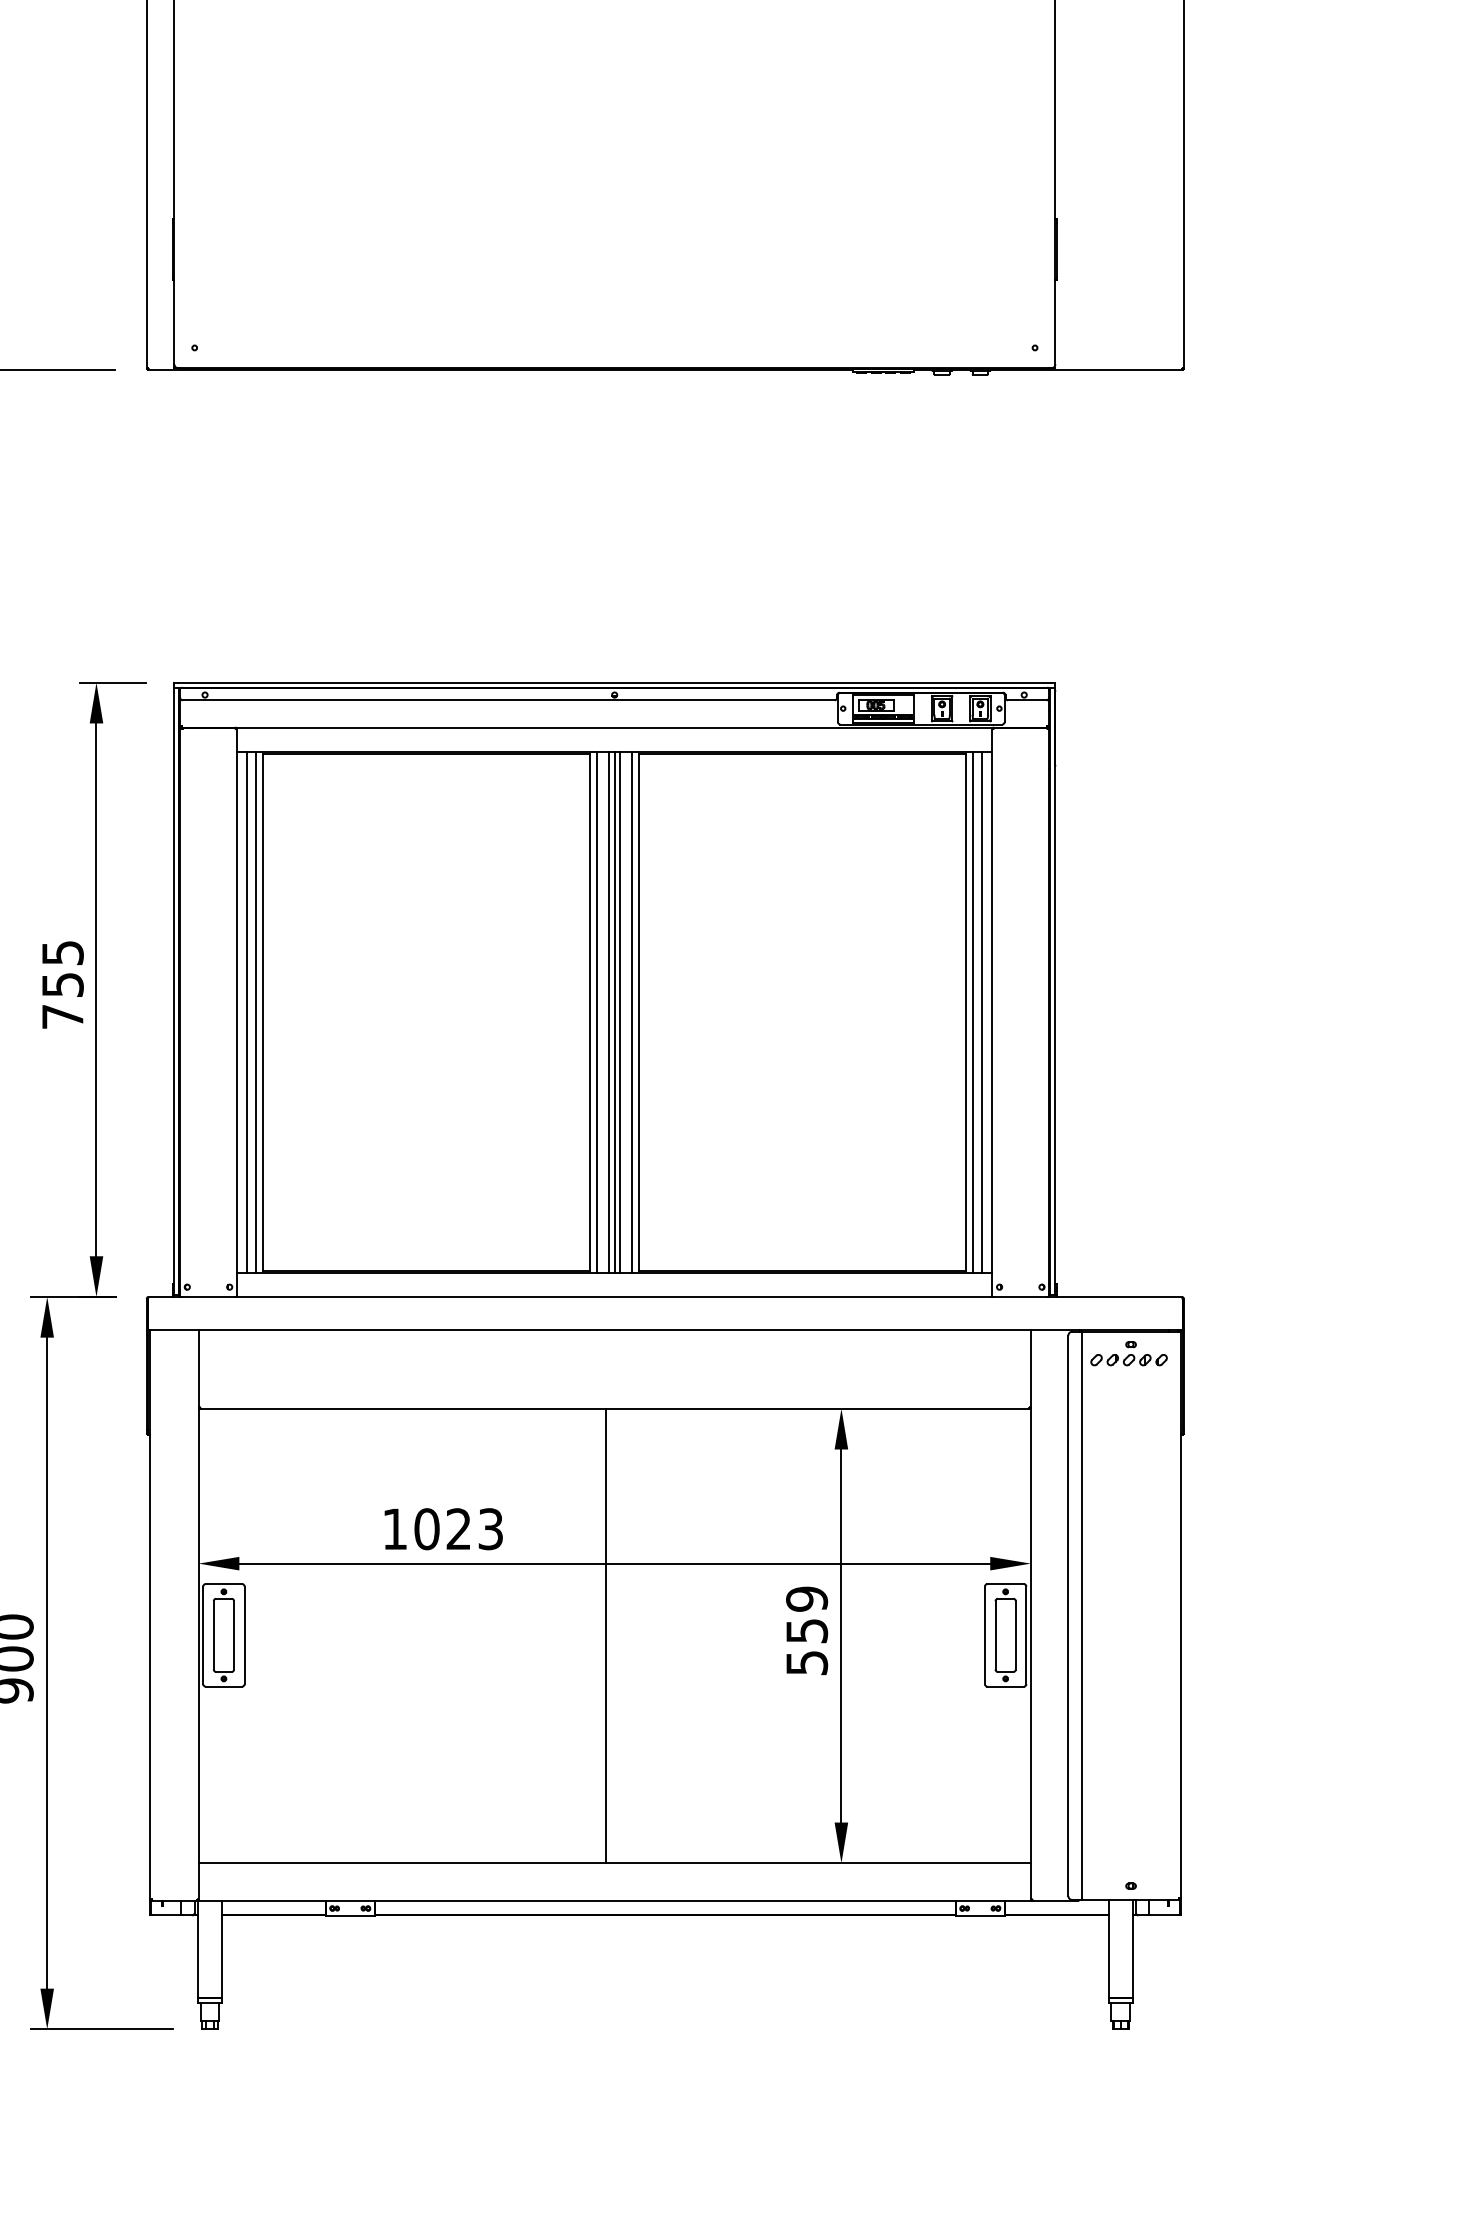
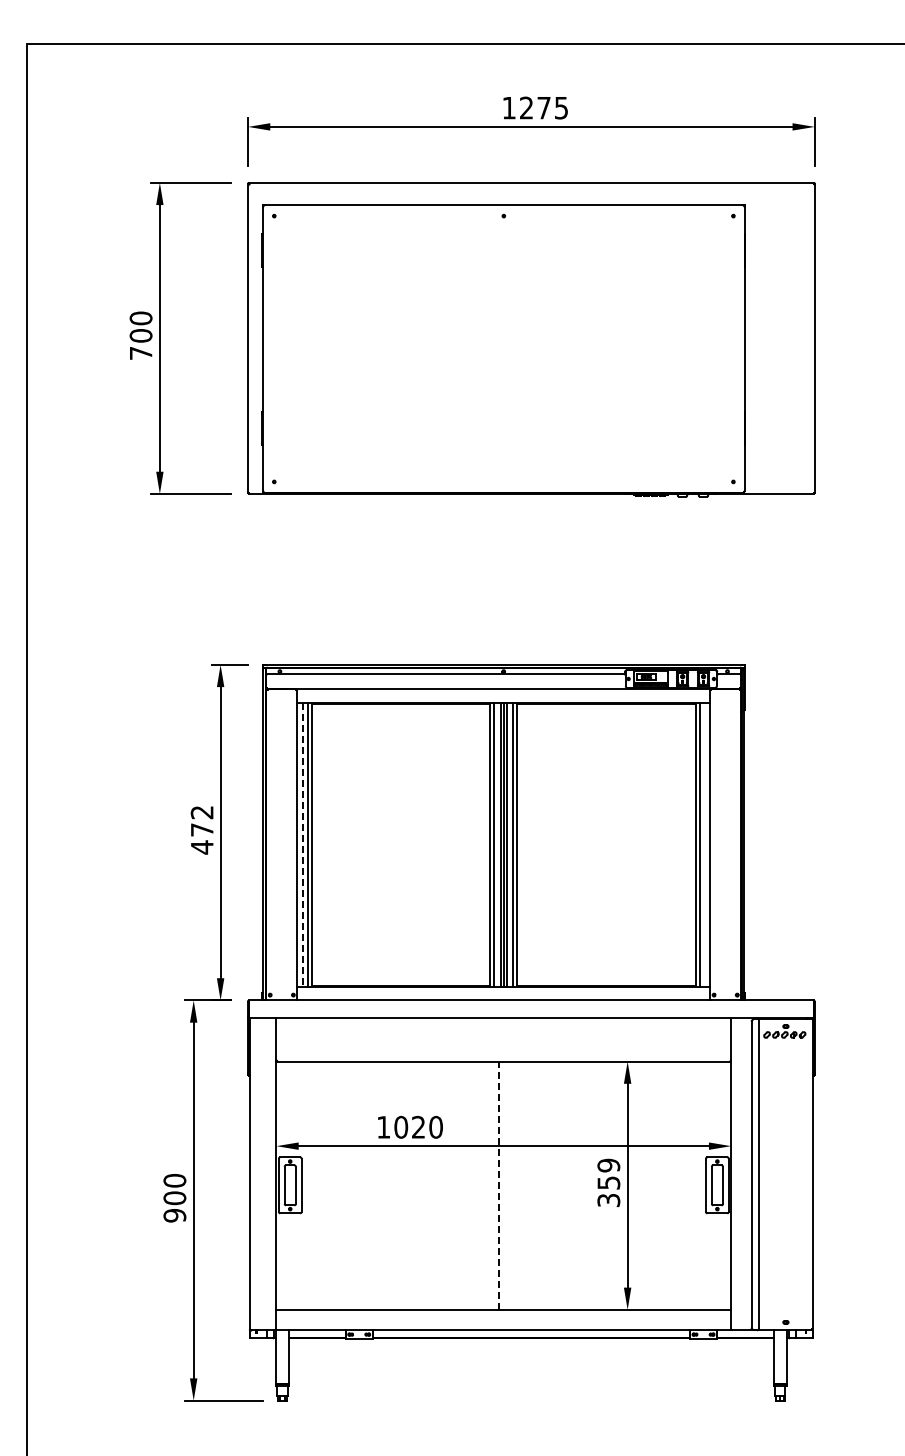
text: (61, 985) -> (201, 830), 755 -> 472
line: (982, 1011) -> (704, 844), removed
line: (246, 1013) -> (302, 845), solid -> dashed
text: (489, 1527) -> (435, 1126), 1023 -> 1020
line: (605, 1635) -> (498, 1185), solid -> dashed
text: (806, 1663) -> (608, 1200), 559 -> 359

